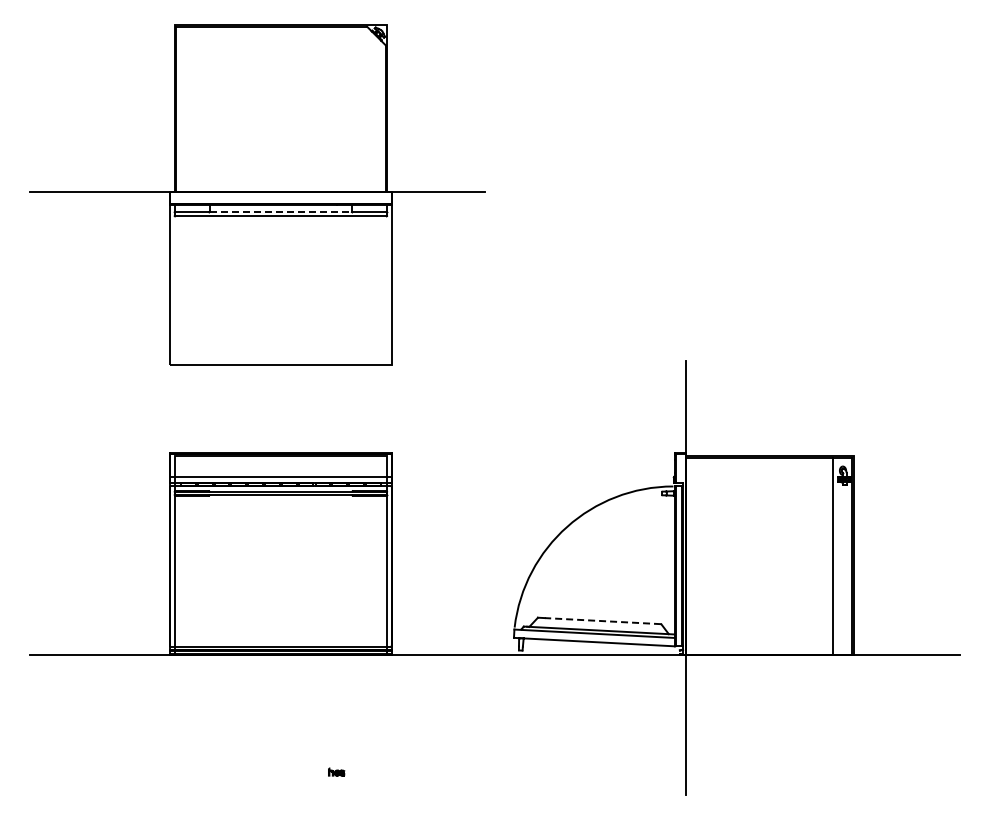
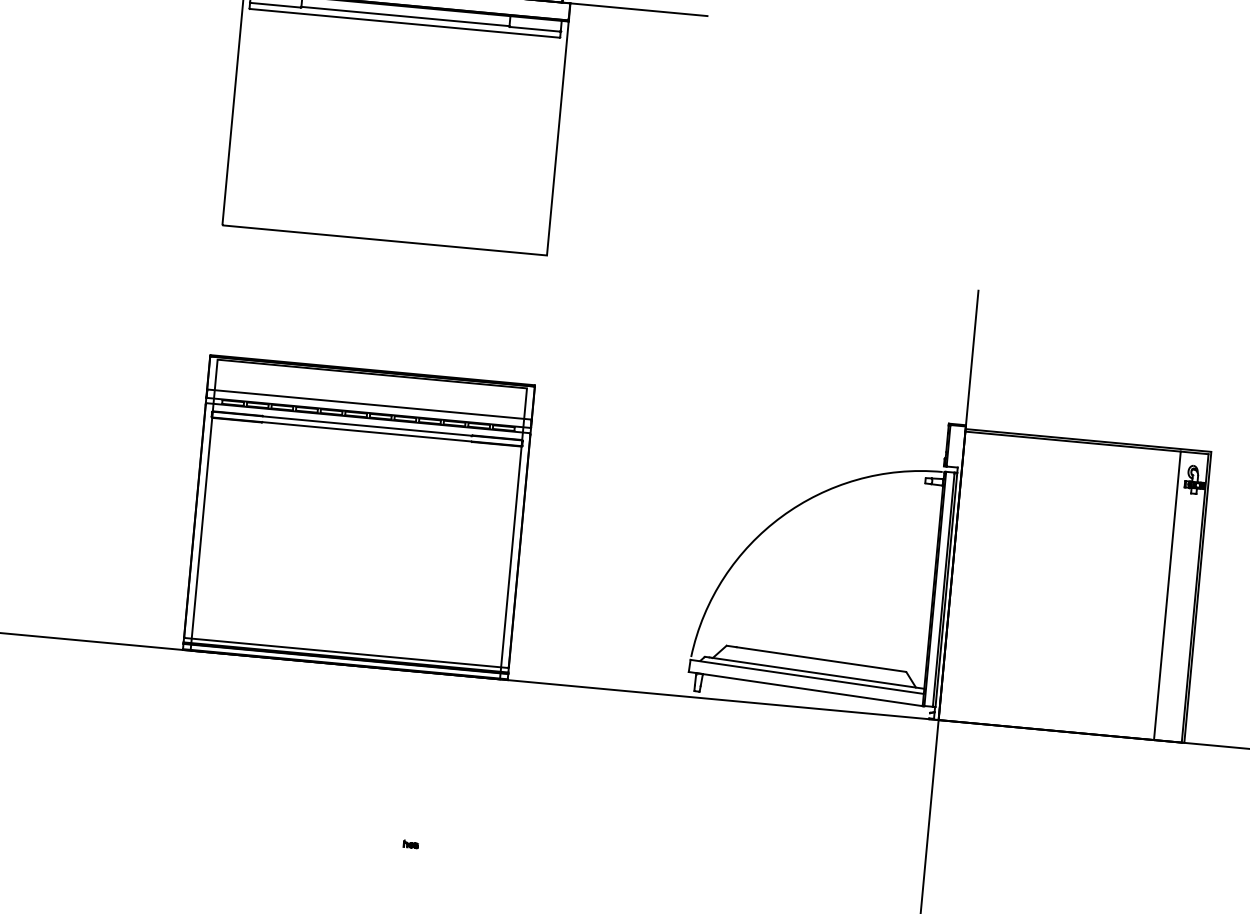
line: (281, 211) -> (406, 16), dashed -> solid
line: (602, 621) -> (820, 660), dashed -> solid
part: (336, 771) -> (410, 843), size x0.62

